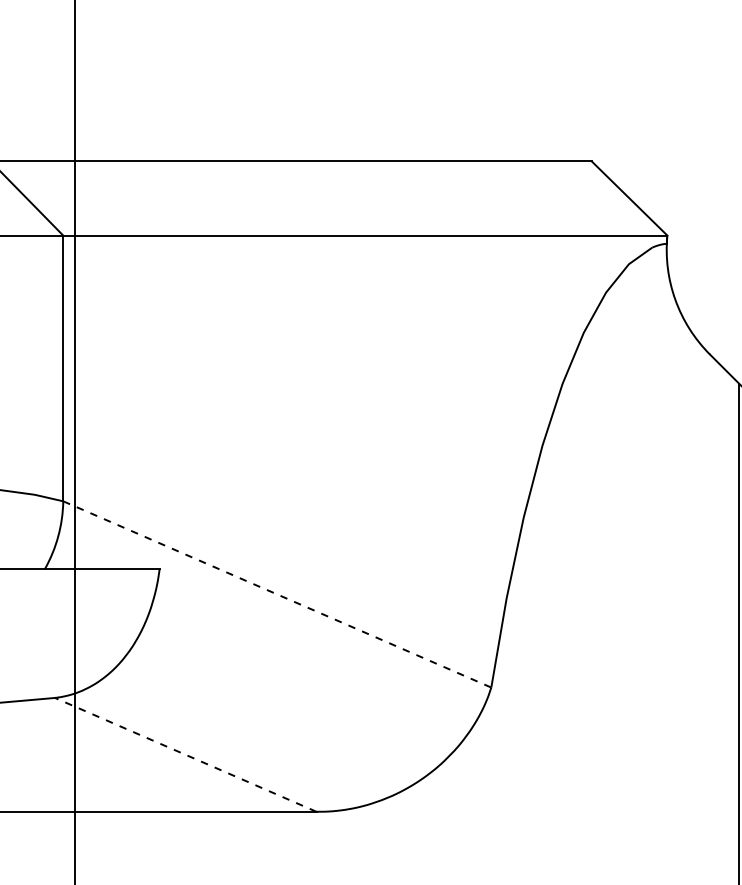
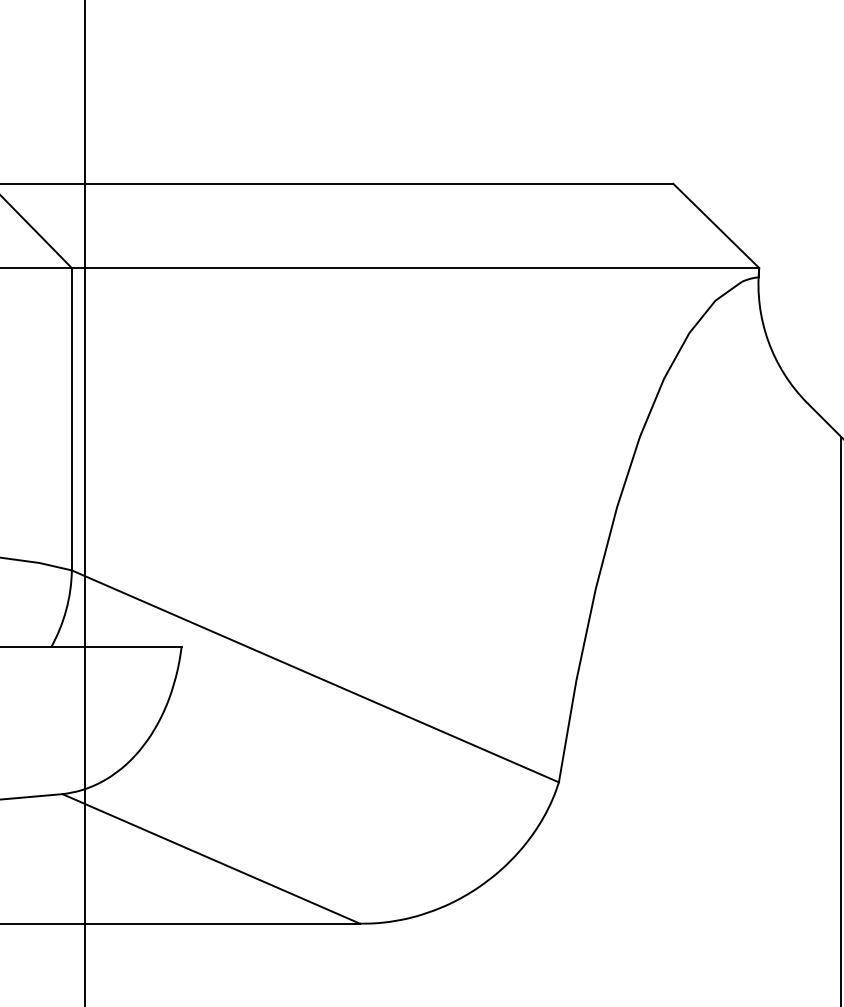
line: (277, 594) -> (315, 676), dashed -> solid
line: (185, 754) -> (210, 858), dashed -> solid

